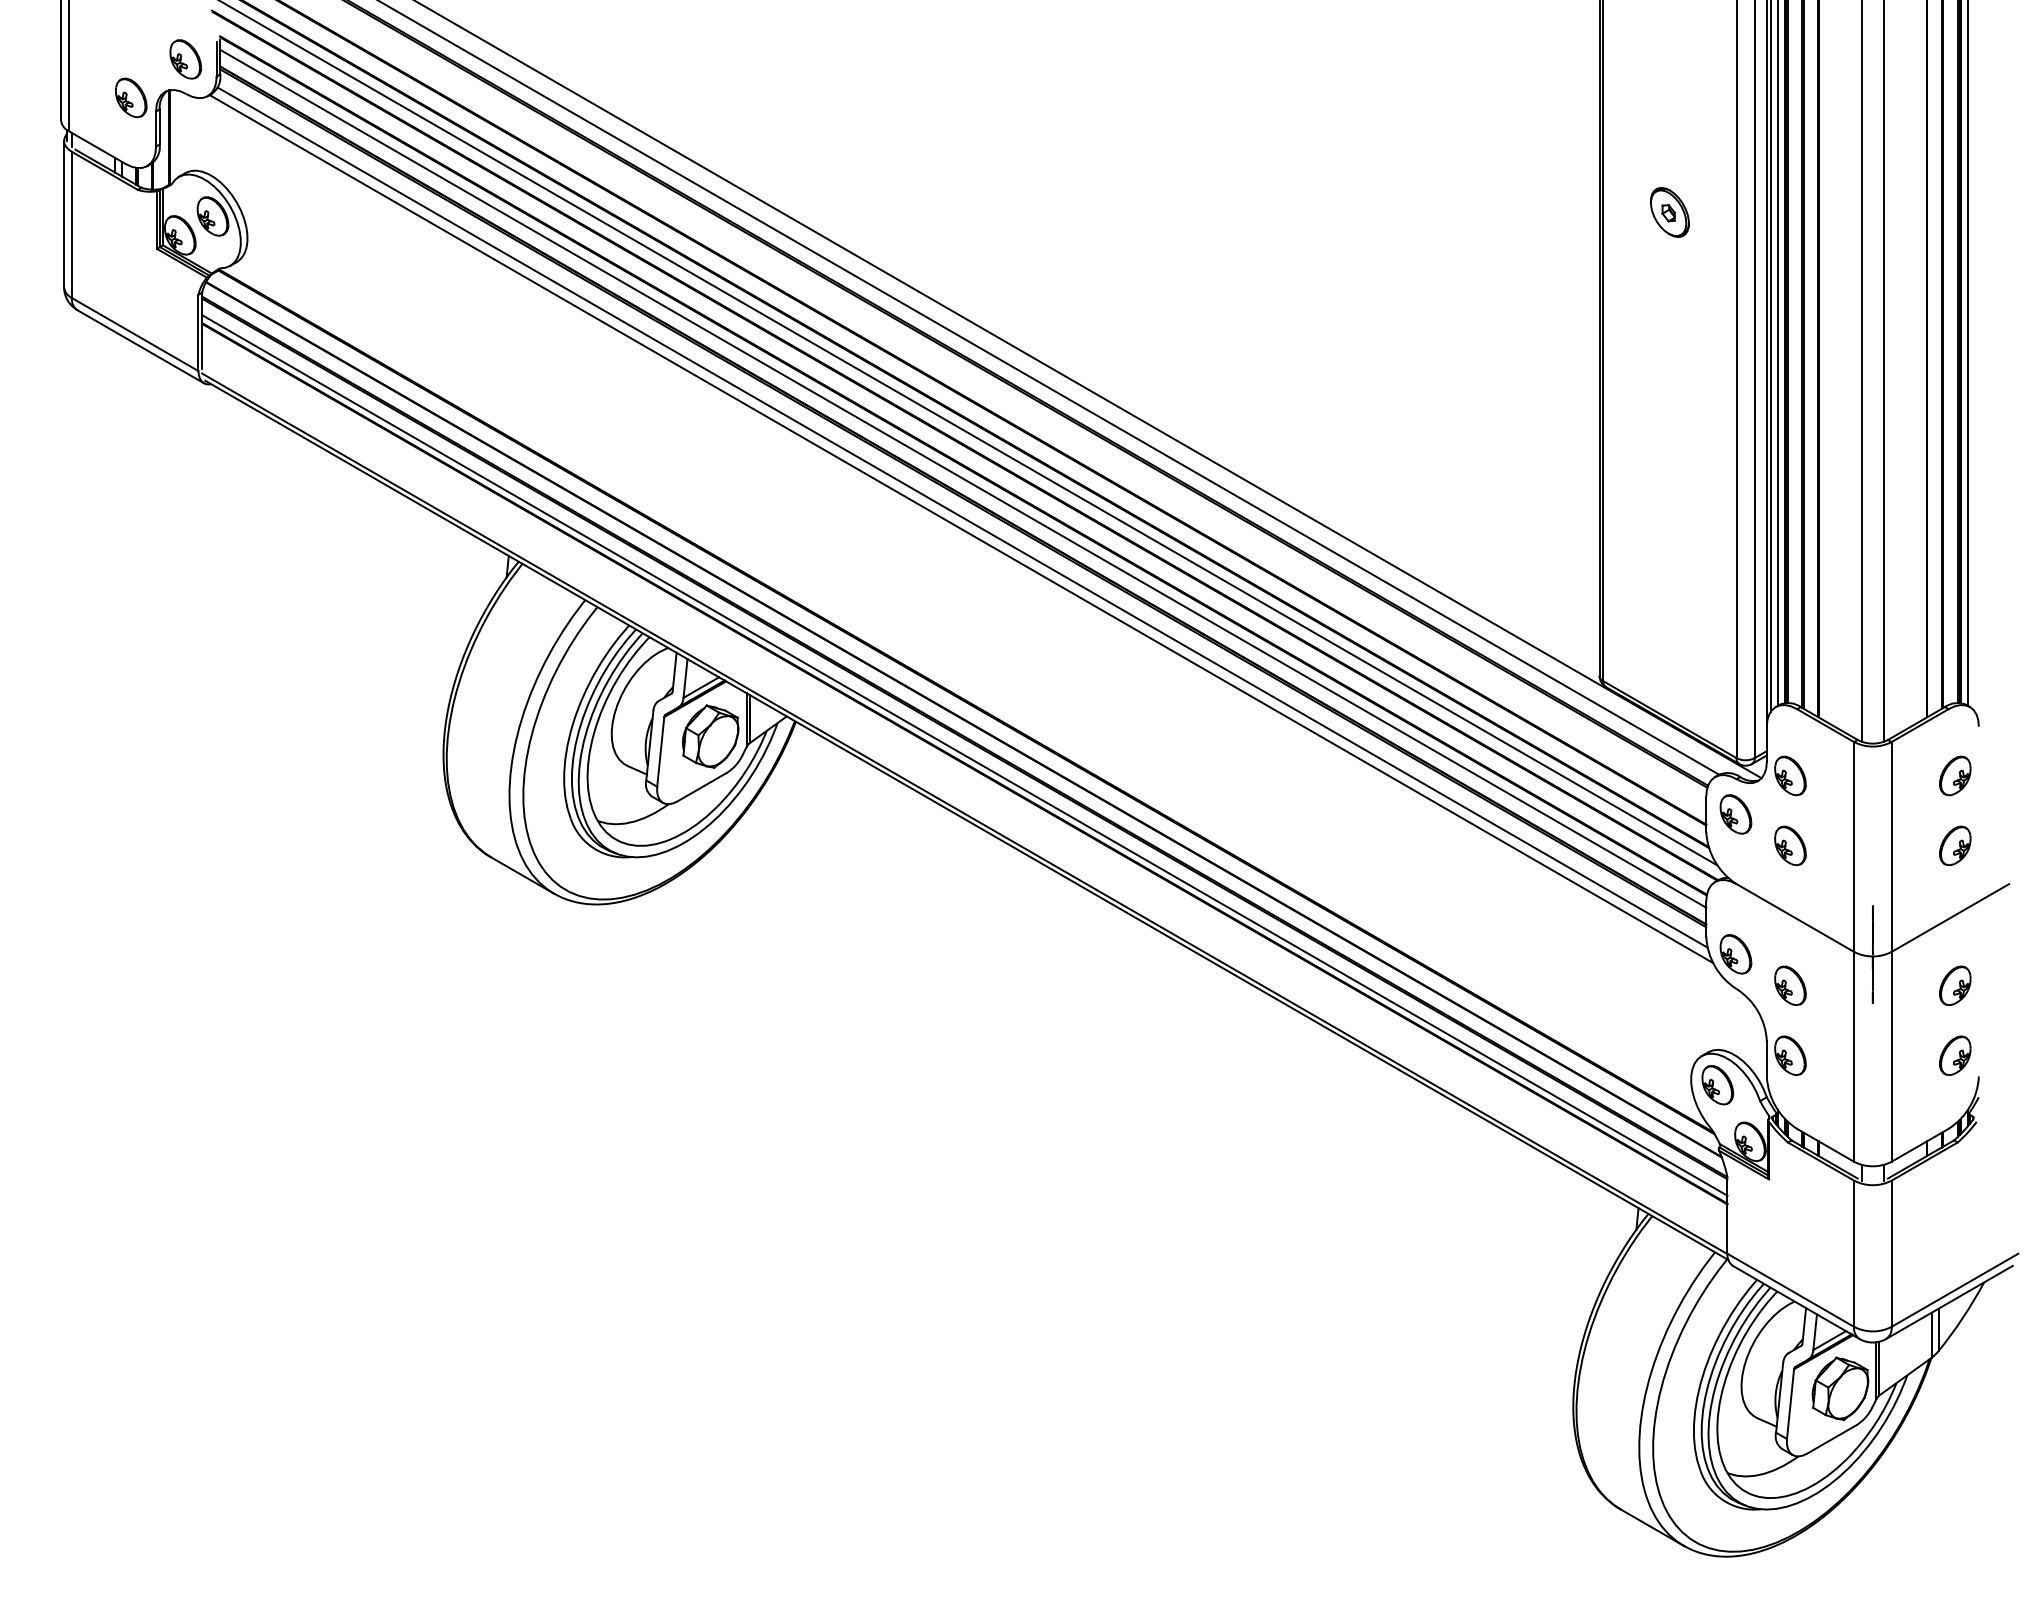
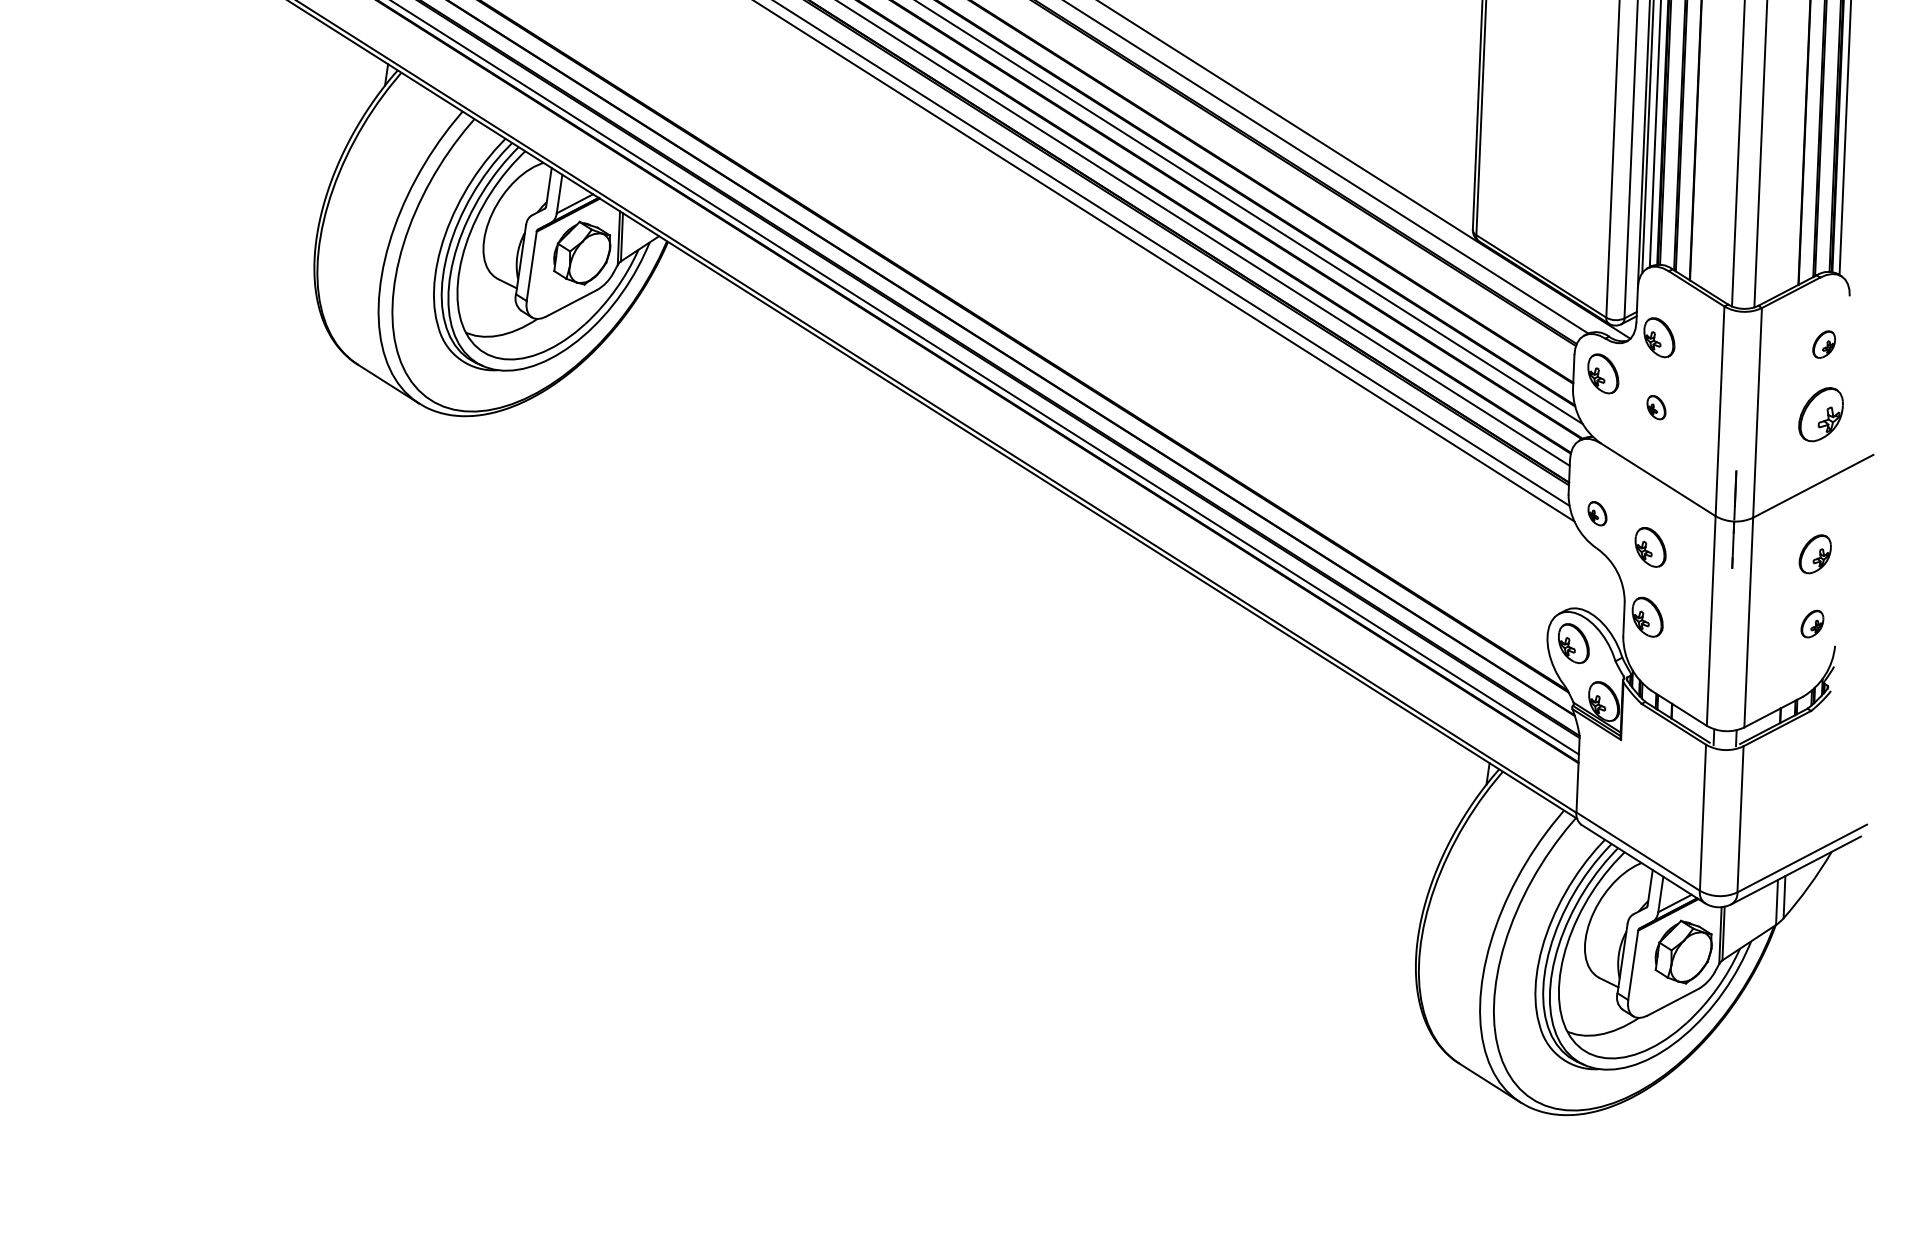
part: (1955, 775) -> (1824, 344), size x0.7
part: (1790, 845) -> (1656, 407), size x0.6
part: (1955, 845) -> (1821, 414), size x1.4
part: (1735, 954) -> (1597, 513), size x0.6
part: (1955, 1055) -> (1812, 623), size x0.7

